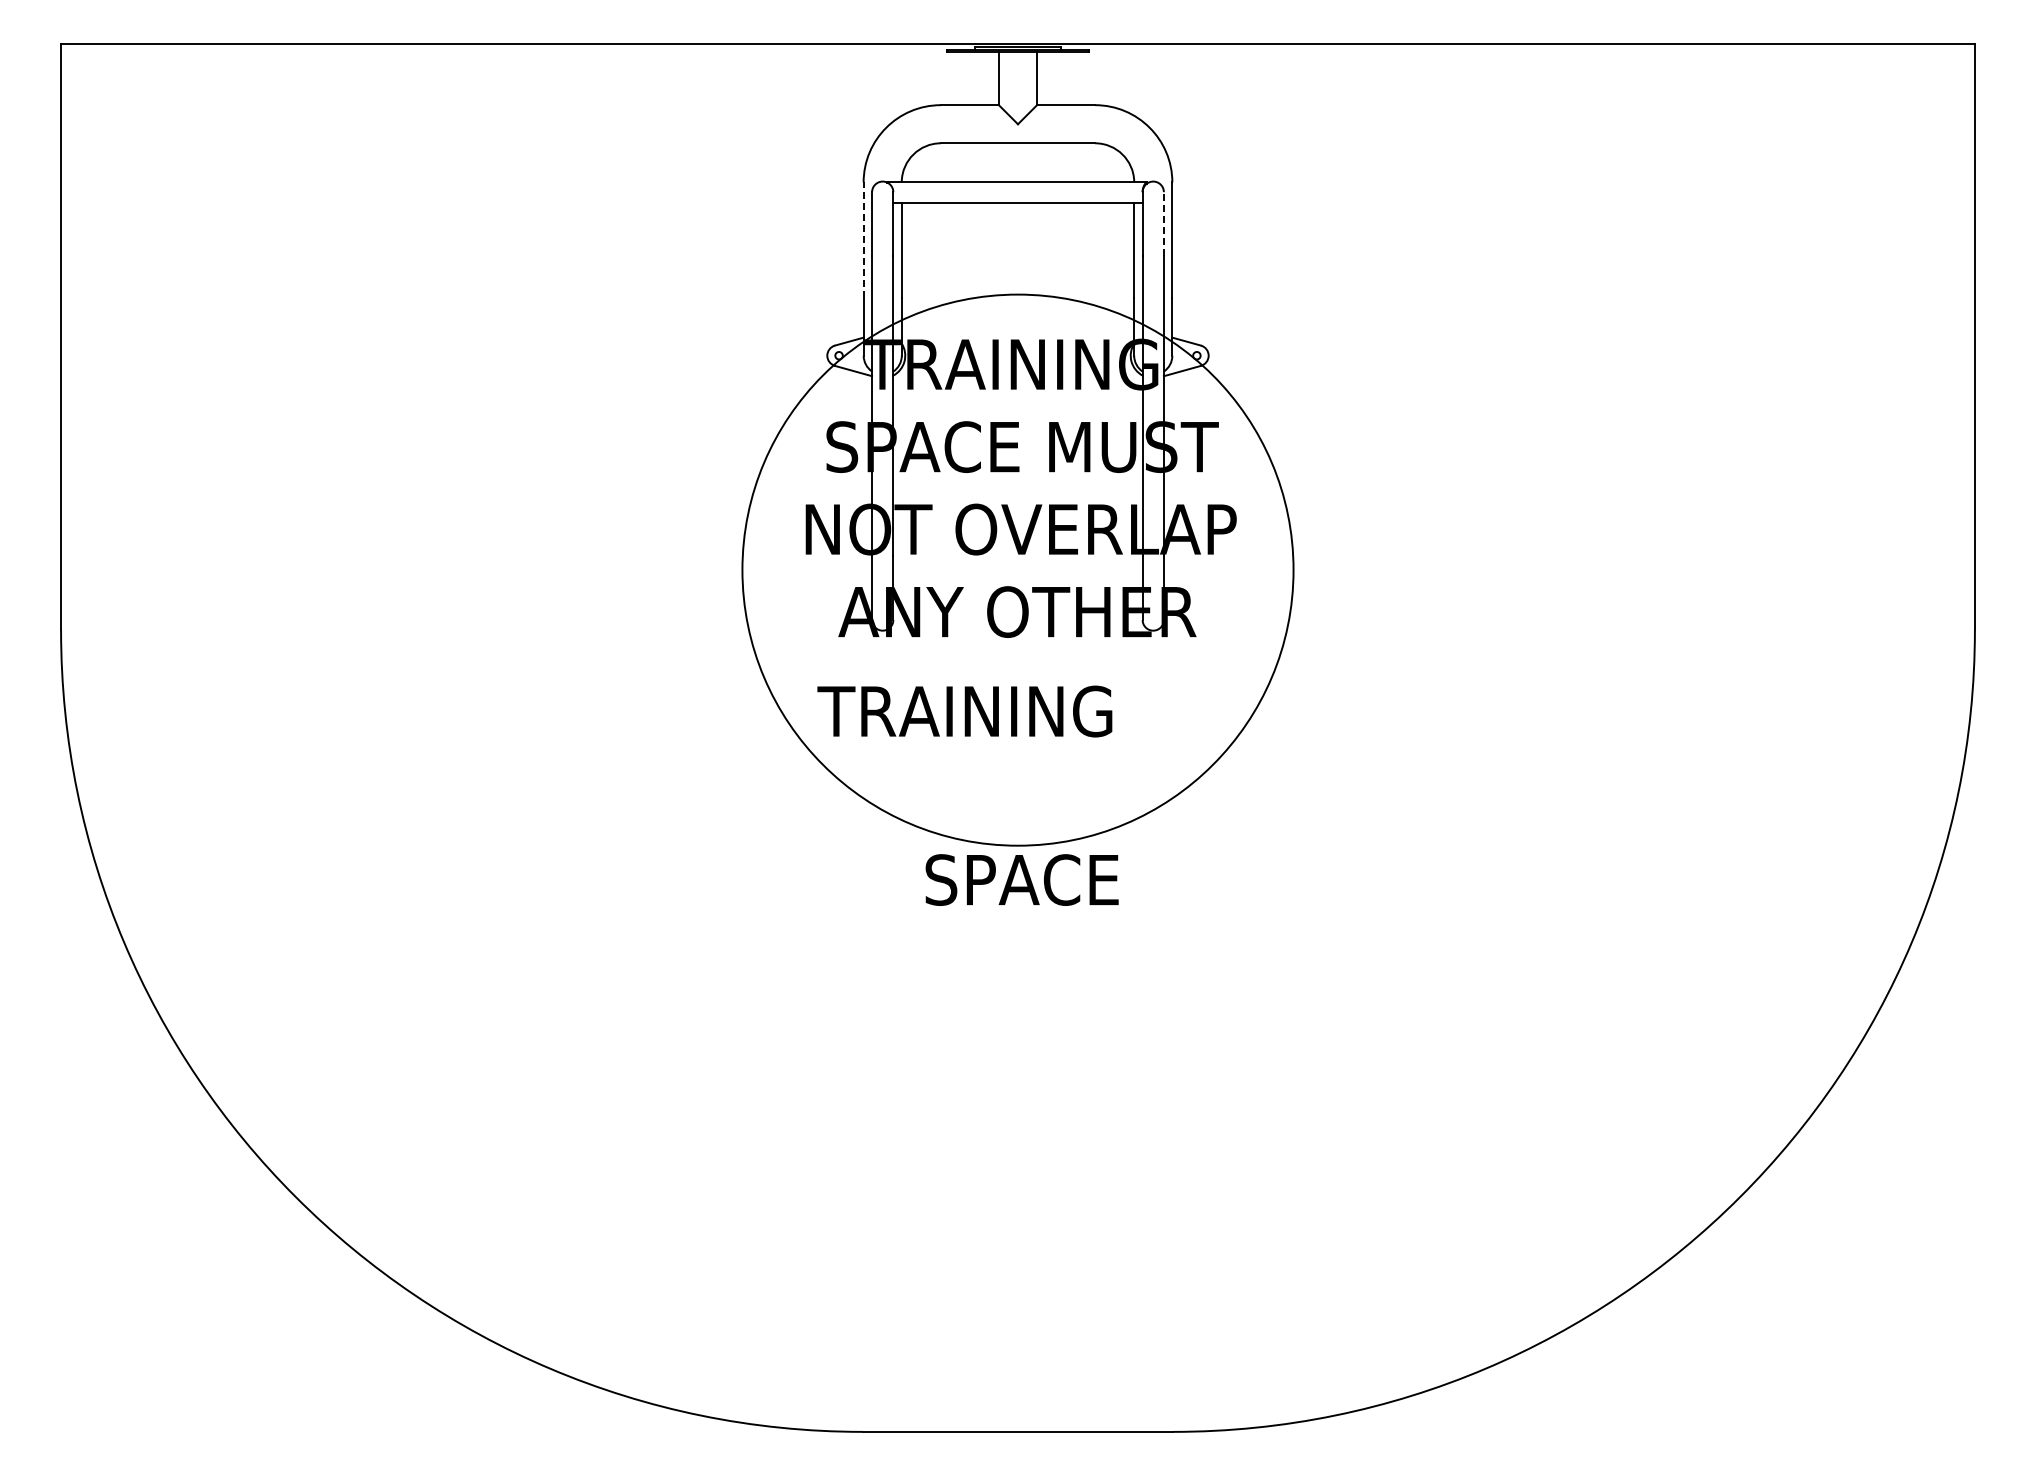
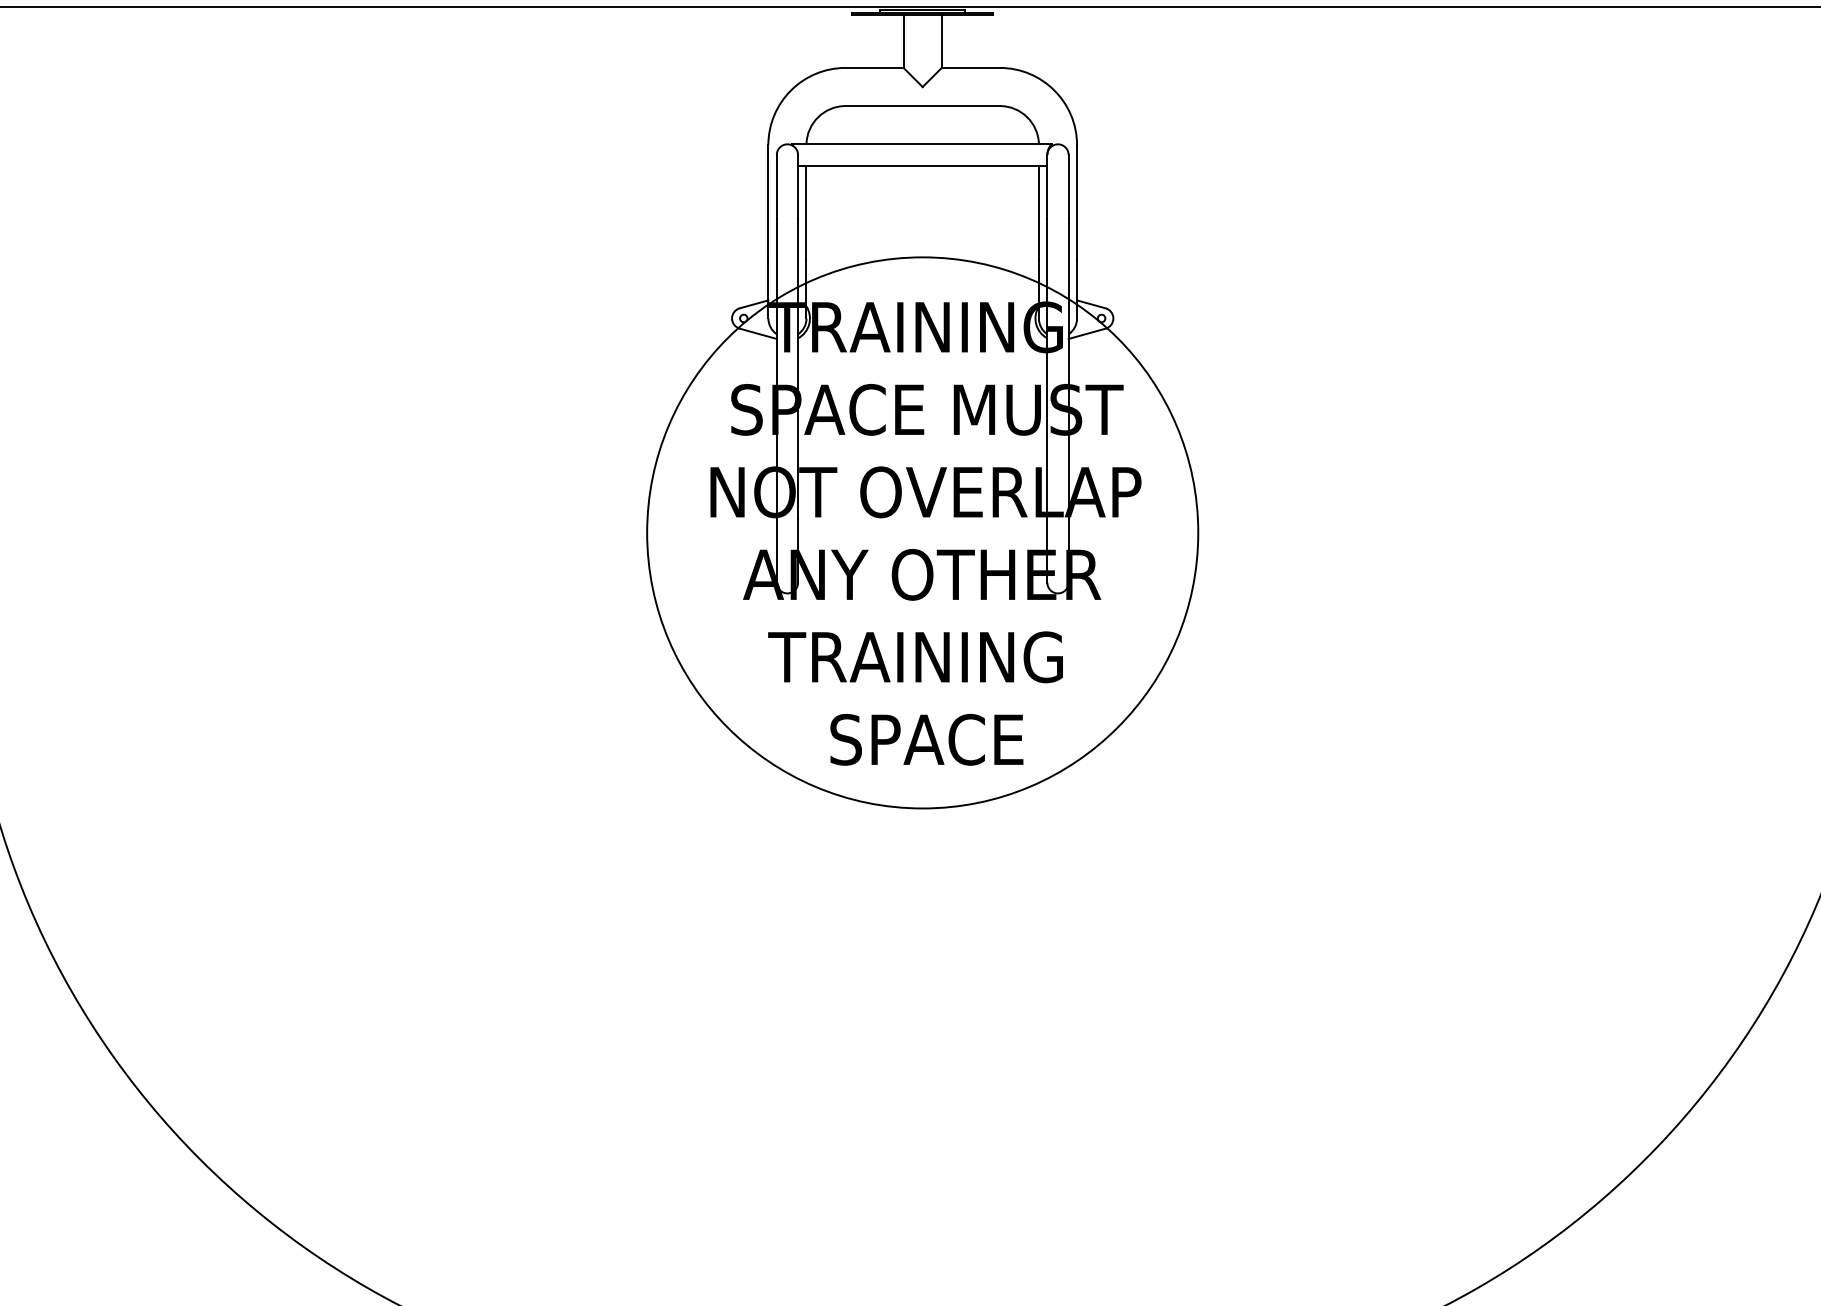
line: (1163, 224) -> (1068, 187), dashed -> solid
line: (863, 240) -> (768, 203), dashed -> solid
text: (964, 711) -> (915, 657), moved
text: (1021, 879) -> (926, 739), moved

